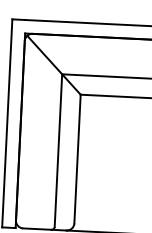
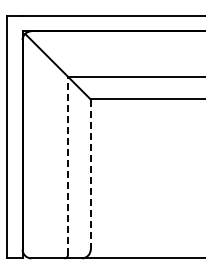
line: (58, 150) -> (68, 165), solid -> dashed
line: (77, 159) -> (90, 174), solid -> dashed

